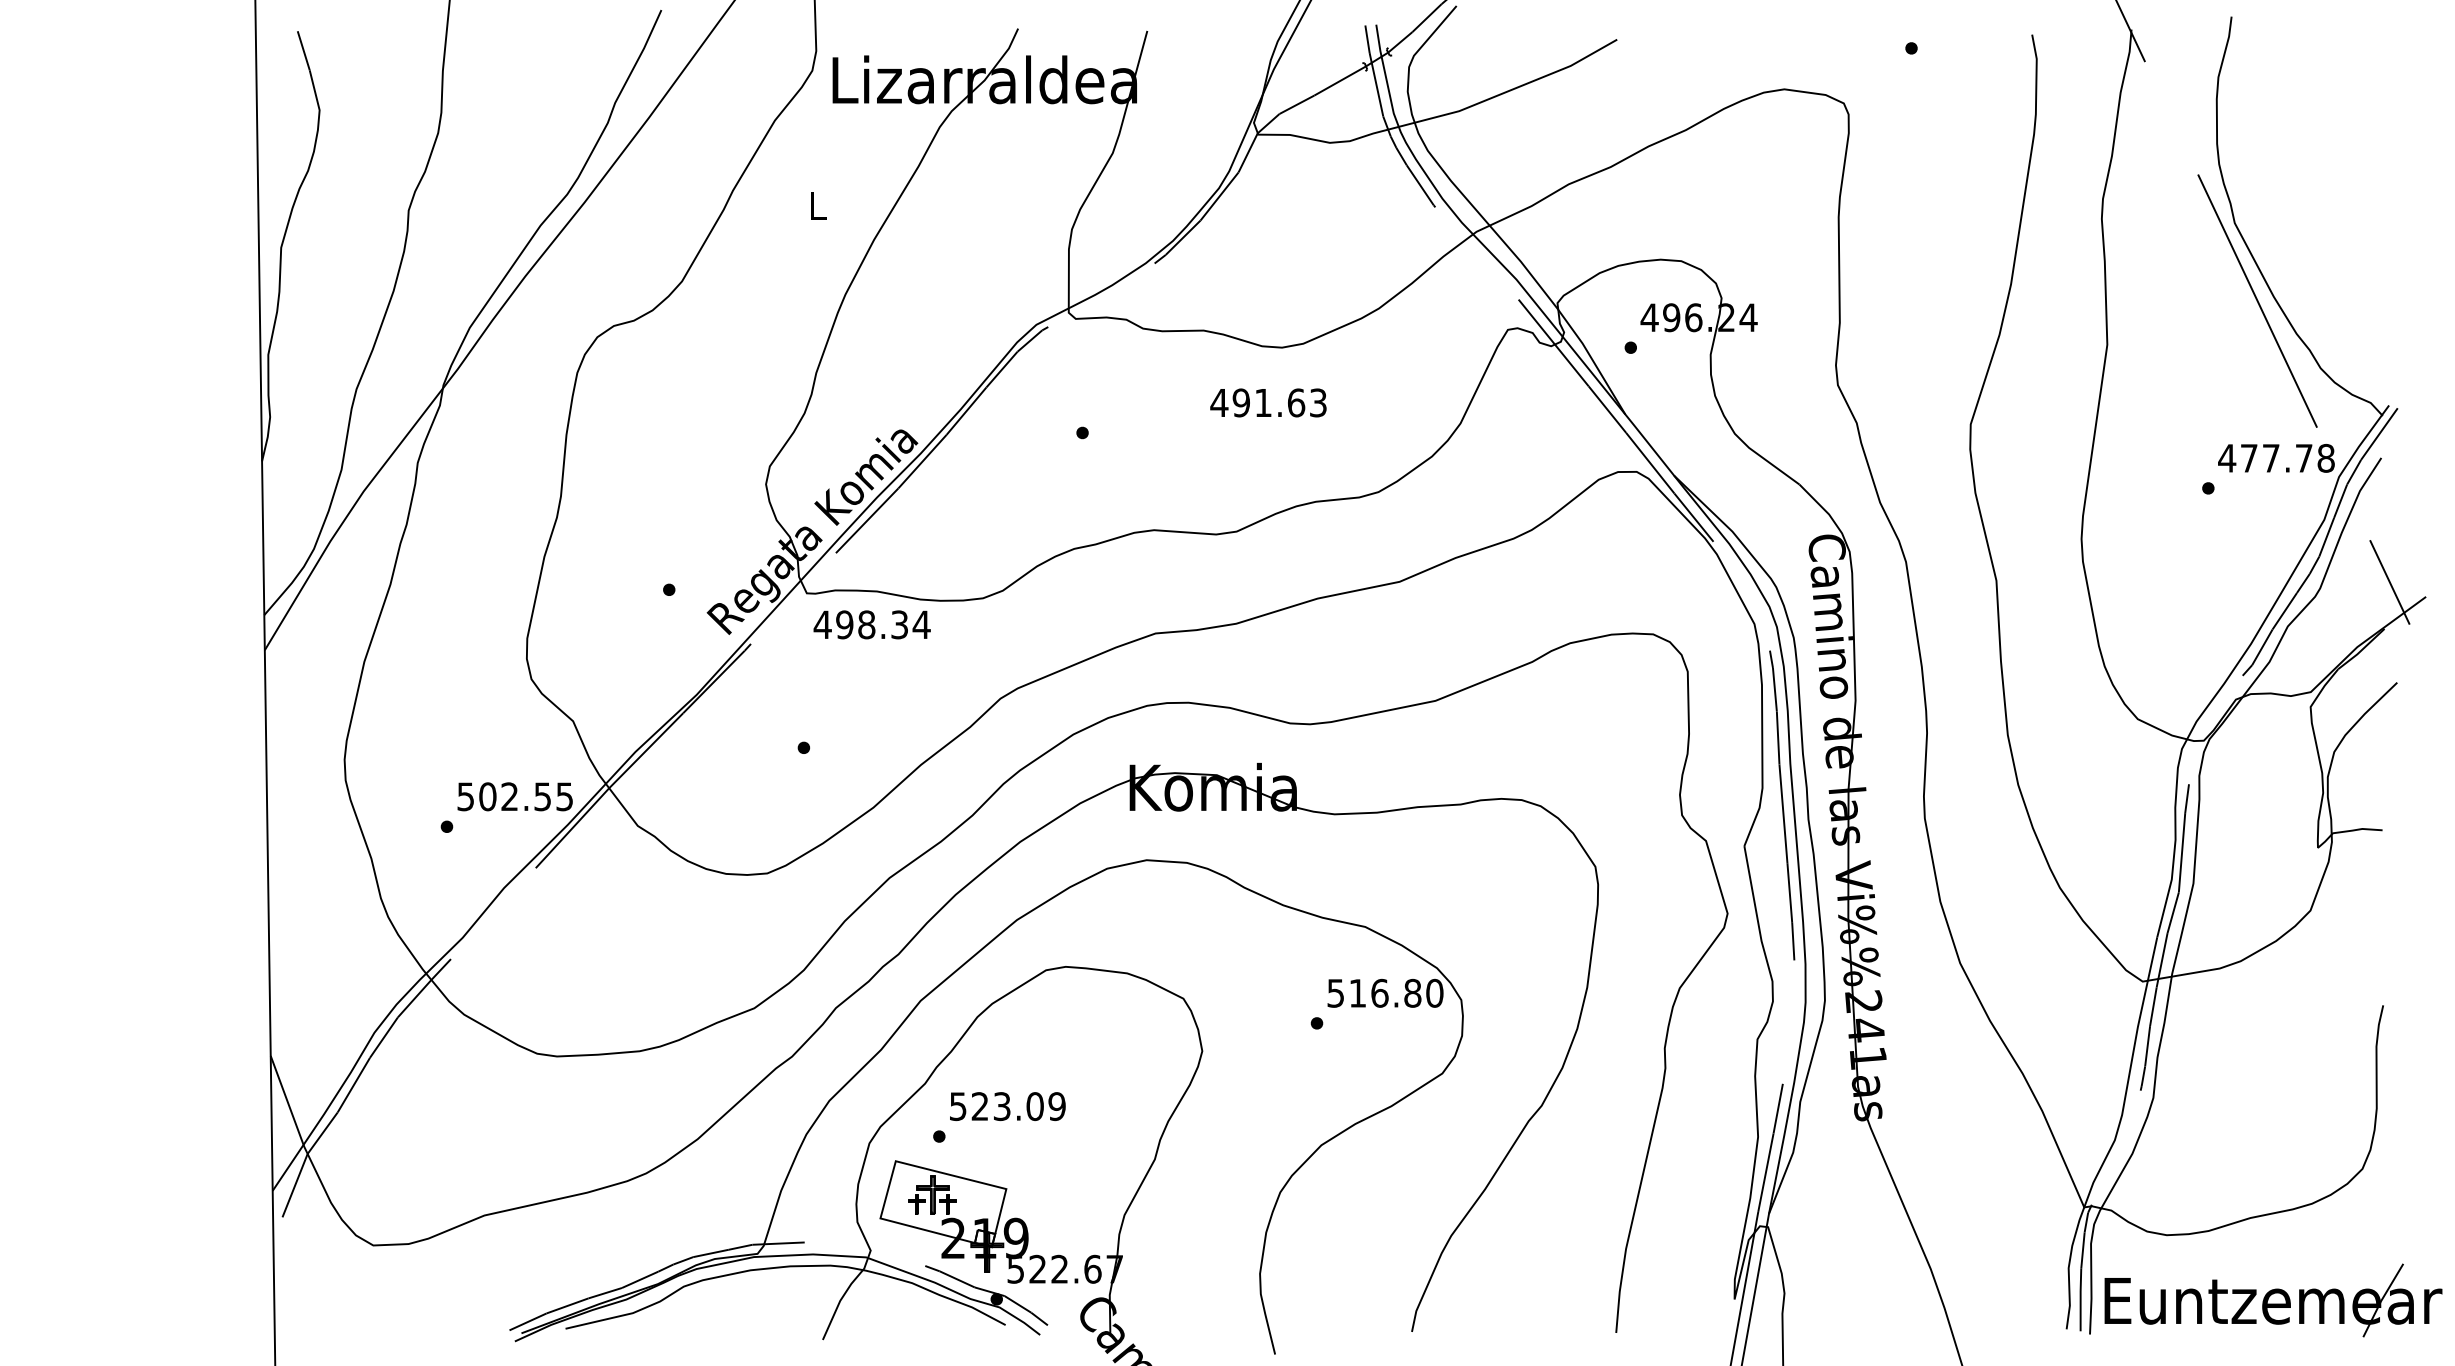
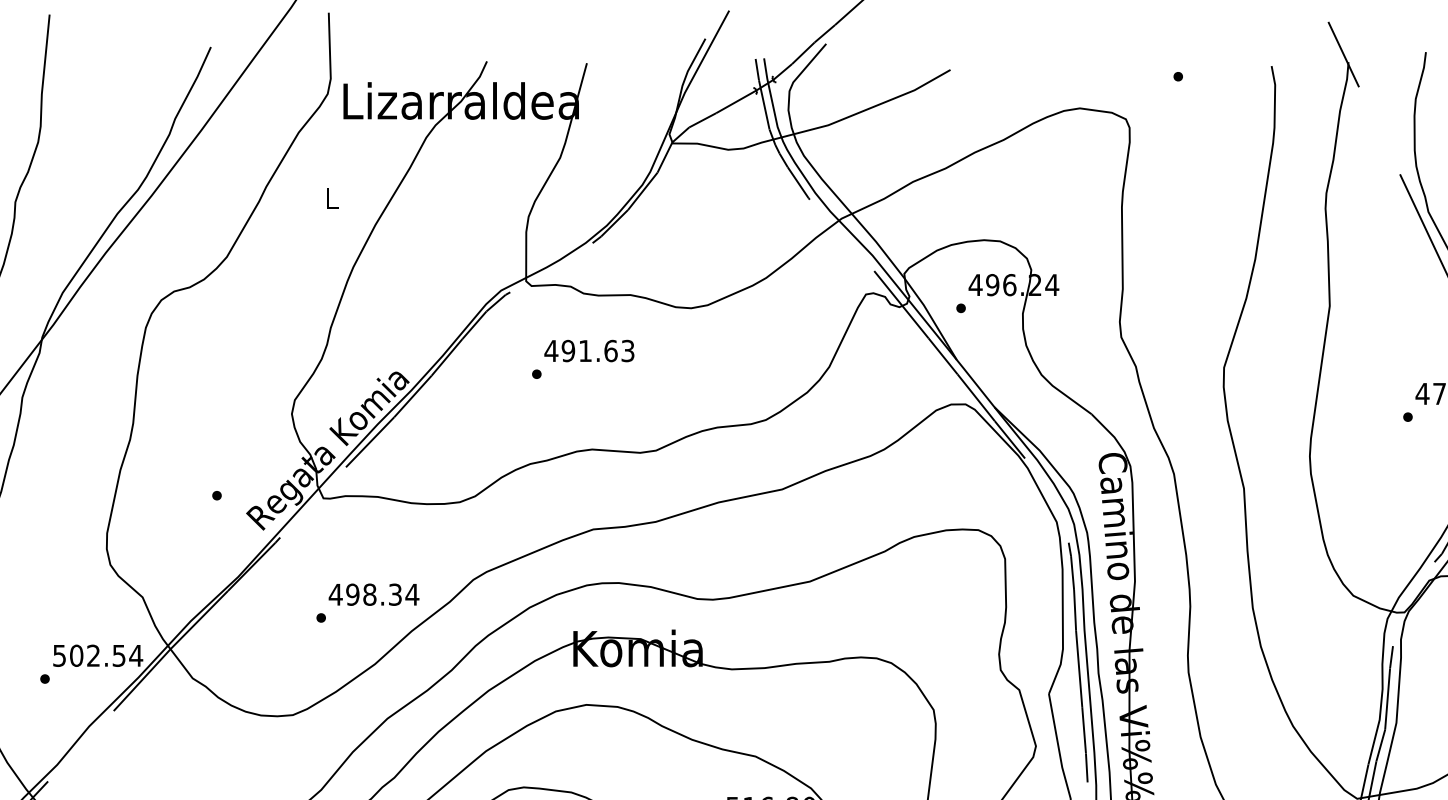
text: (1268, 402) -> (589, 350), moved
text: (871, 624) -> (373, 594), moved
text: (564, 796) -> (135, 655), 502.55 -> 502.54

